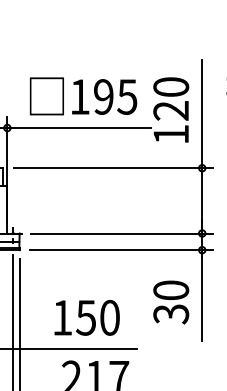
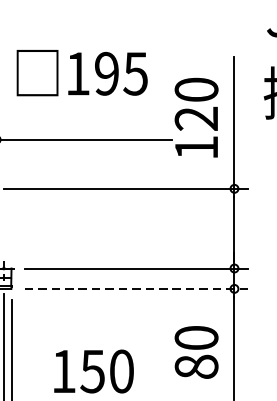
text: (83, 96) -> (82, 73), moved
line: (122, 250) -> (137, 289), solid -> dashed
text: (171, 314) -> (196, 367), 30 -> 80

